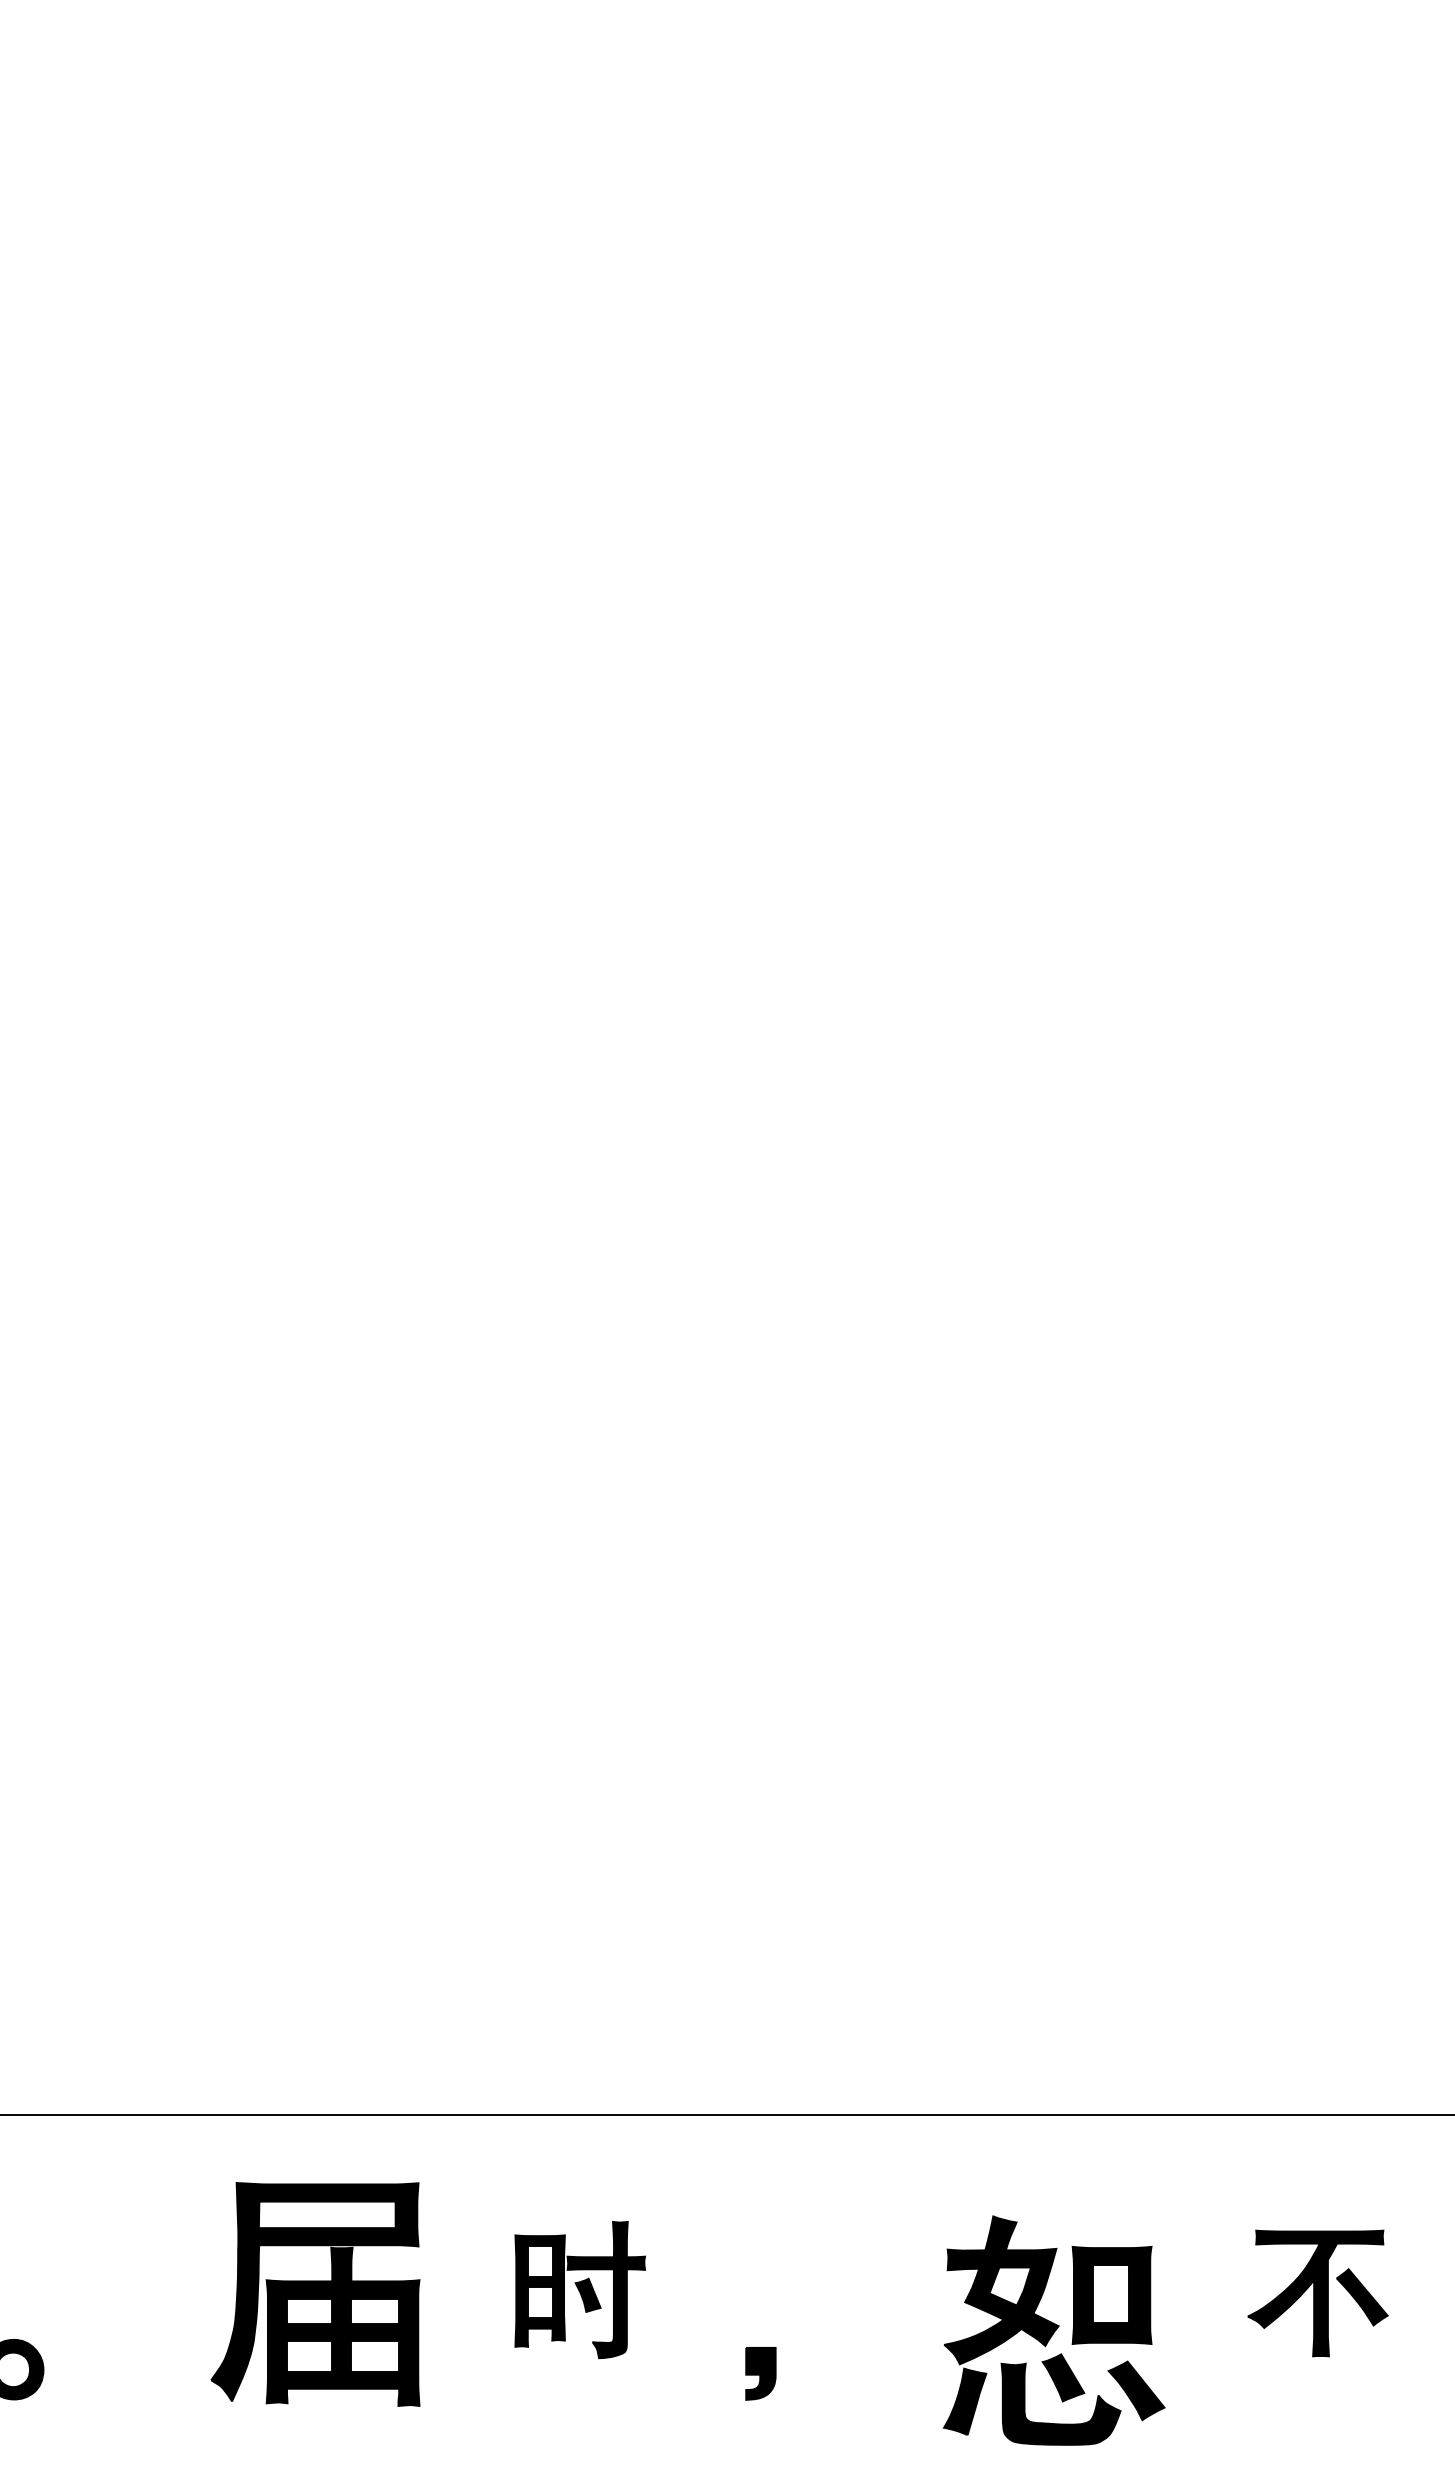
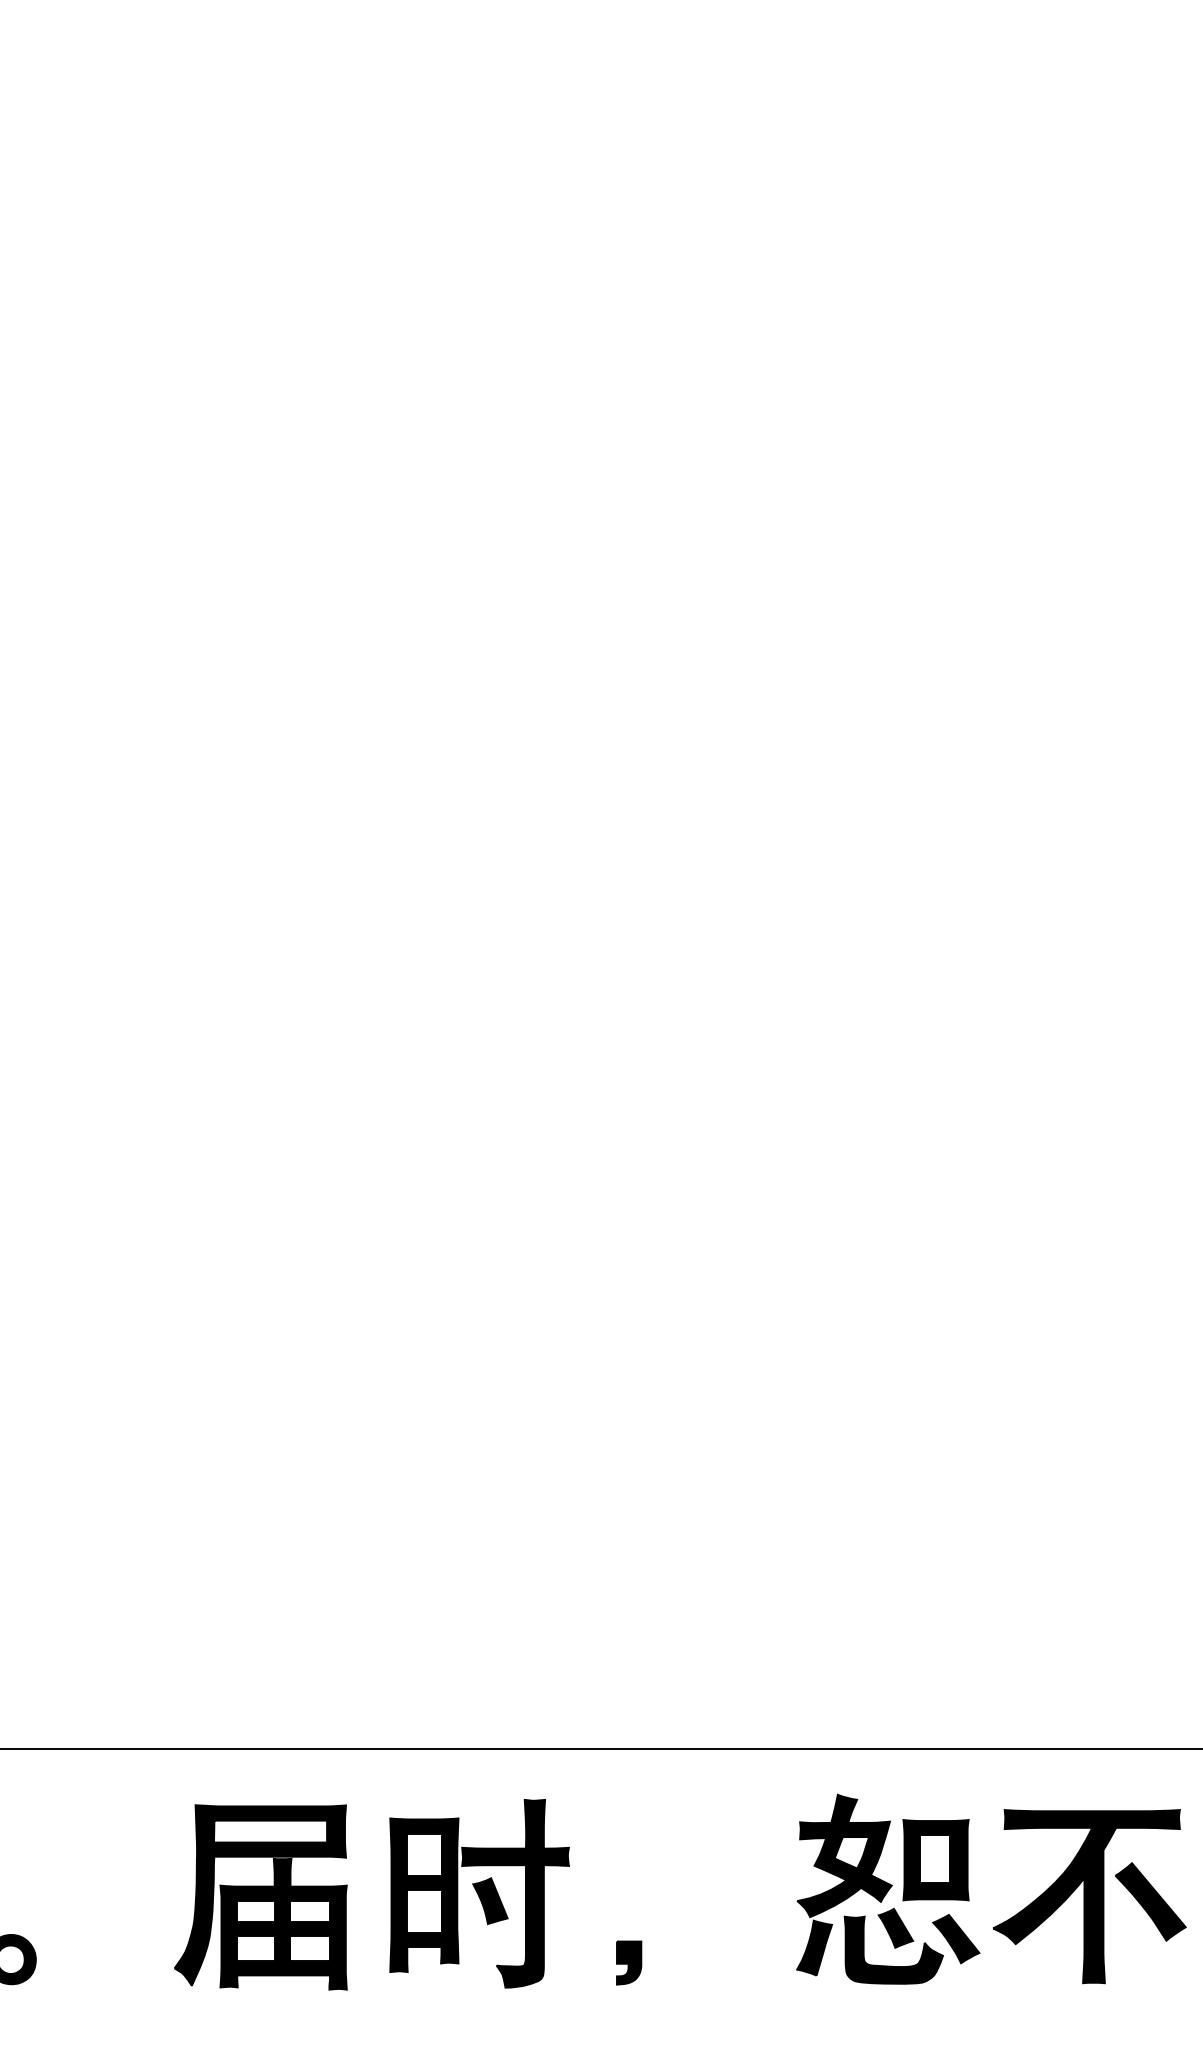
part: (580, 2289) -> (479, 1893), size x1.67
part: (1317, 2293) -> (1089, 1896), size x1.67
part: (1053, 2330) -> (887, 1889), moved

